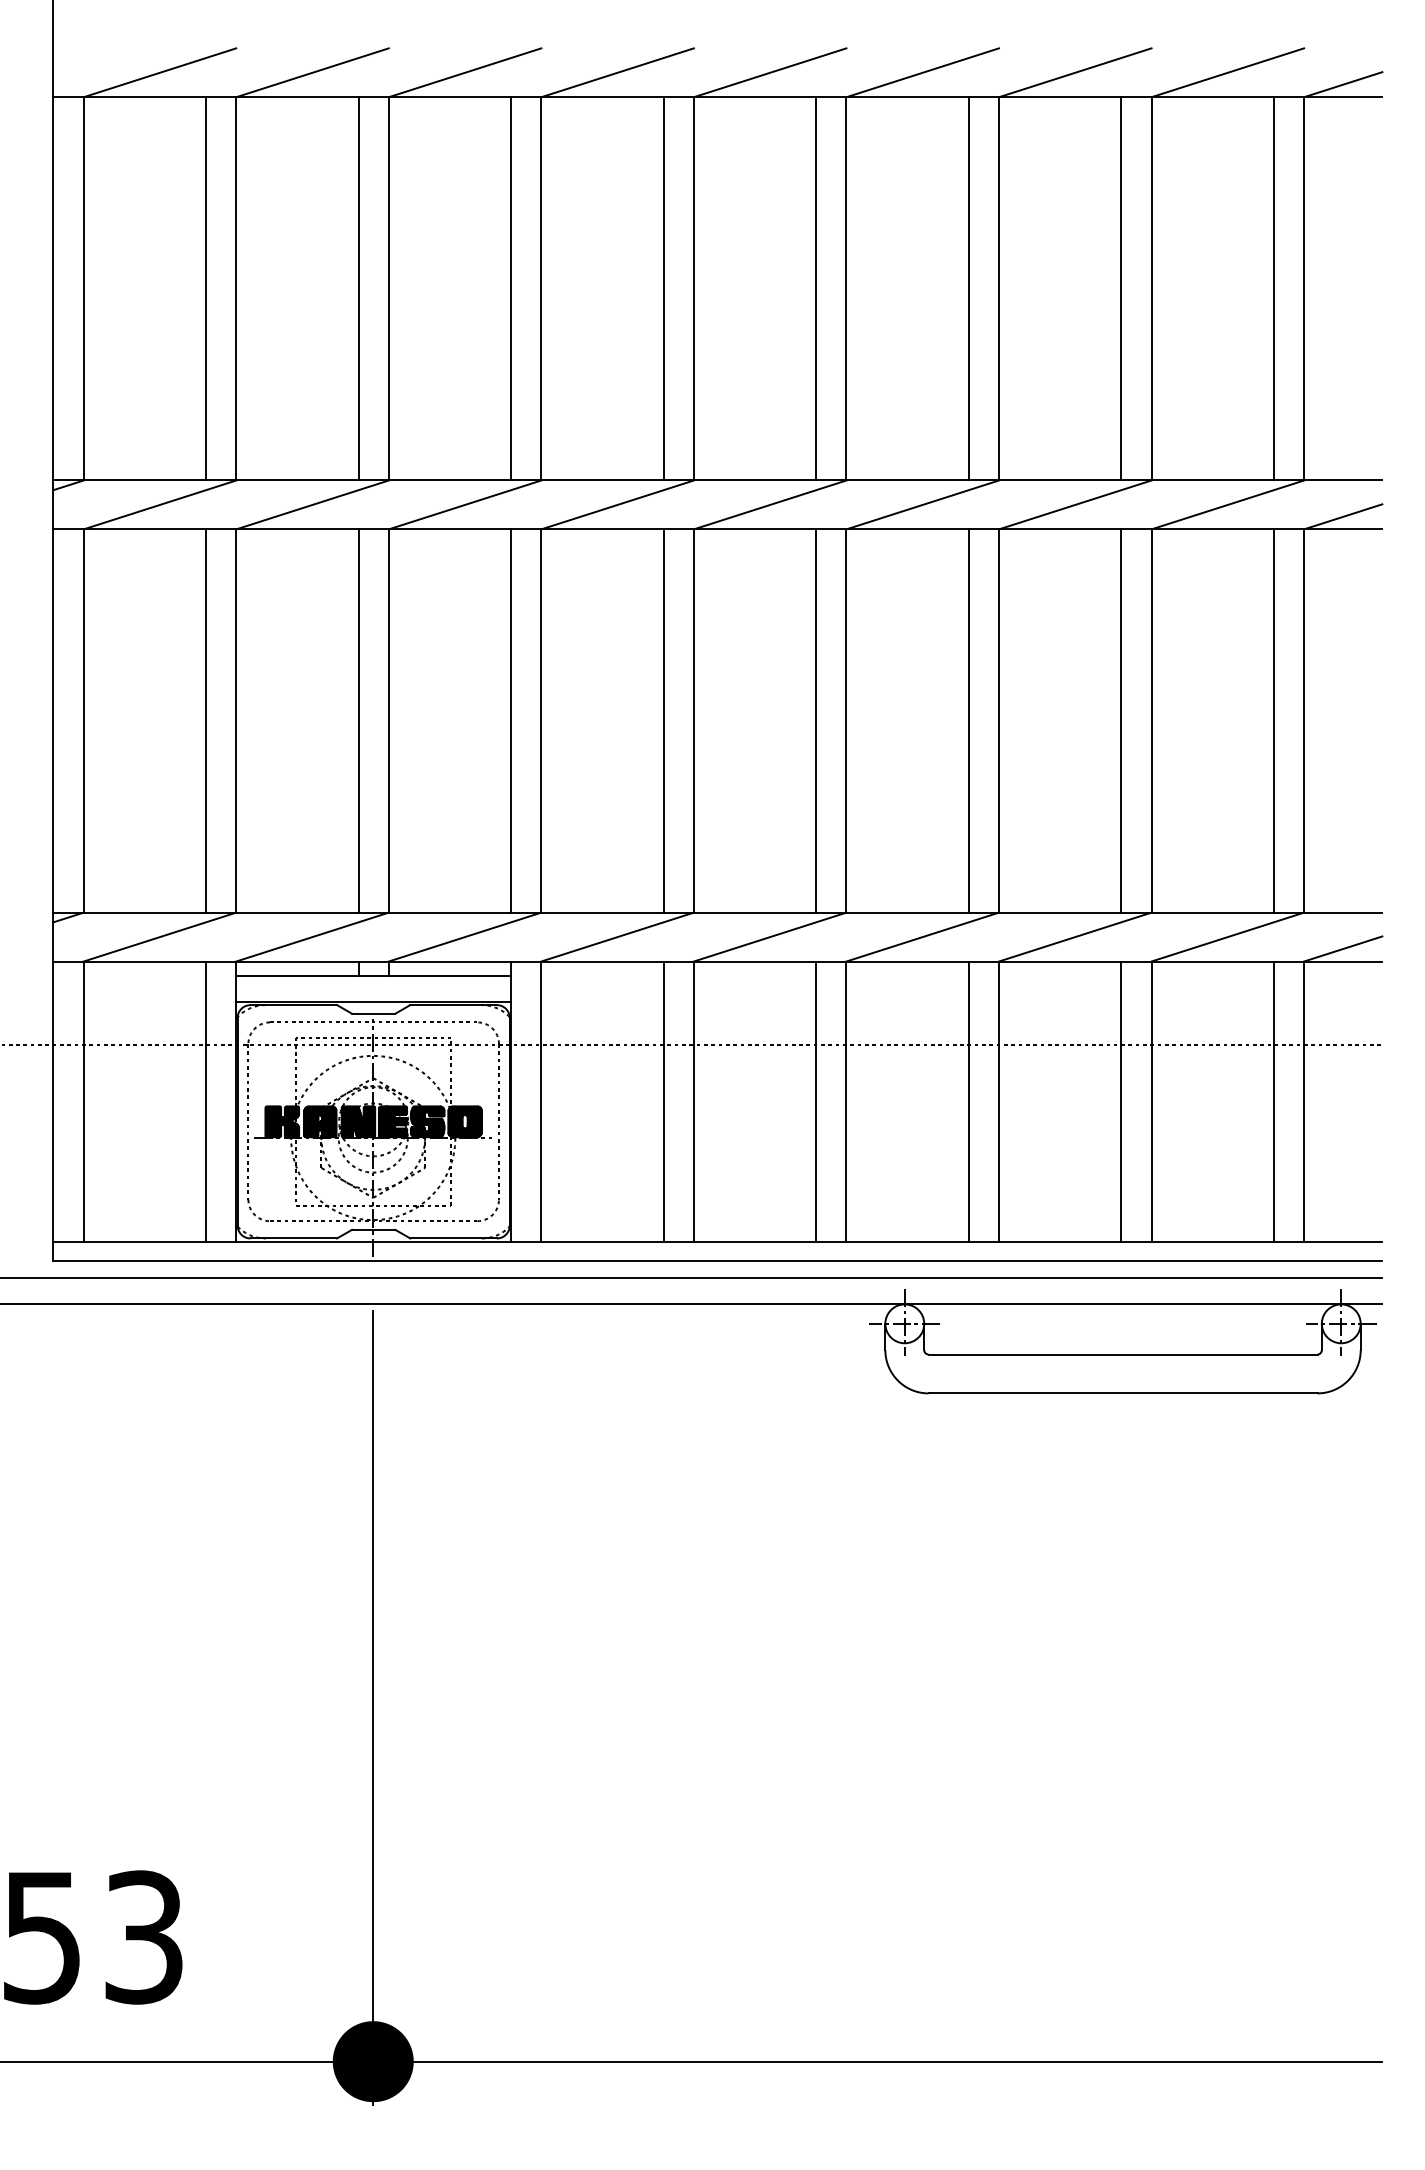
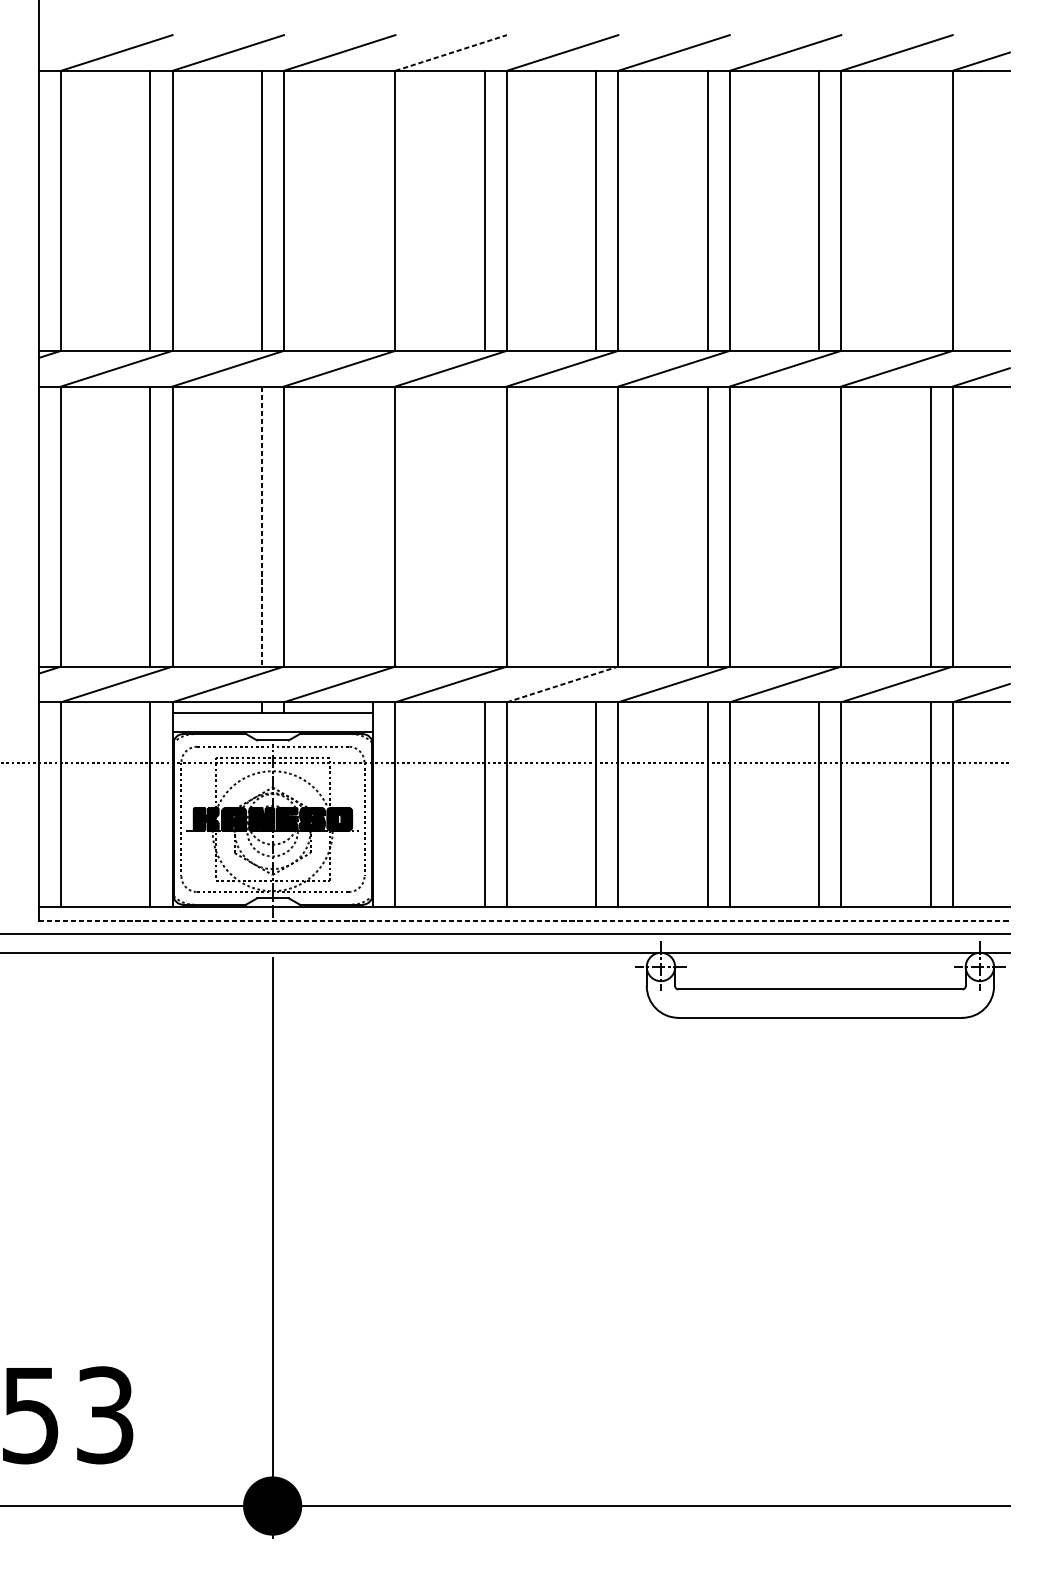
line: (618, 72) -> (451, 52), solid -> dashed
line: (511, 288) -> (373, 210), removed
line: (1273, 288) -> (930, 210), removed
line: (511, 720) -> (373, 526), removed
line: (663, 720) -> (484, 526), removed
line: (816, 720) -> (596, 526), removed
line: (1121, 720) -> (819, 526), removed
line: (358, 721) -> (261, 526), solid -> dashed
line: (770, 936) -> (562, 684), solid -> dashed
line: (718, 1261) -> (524, 921), solid -> dashed

